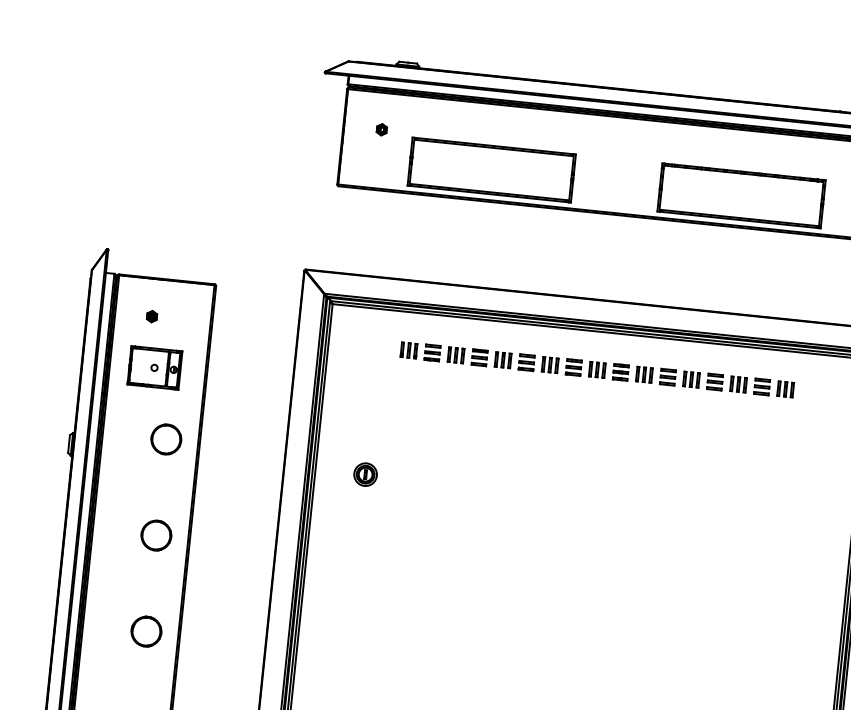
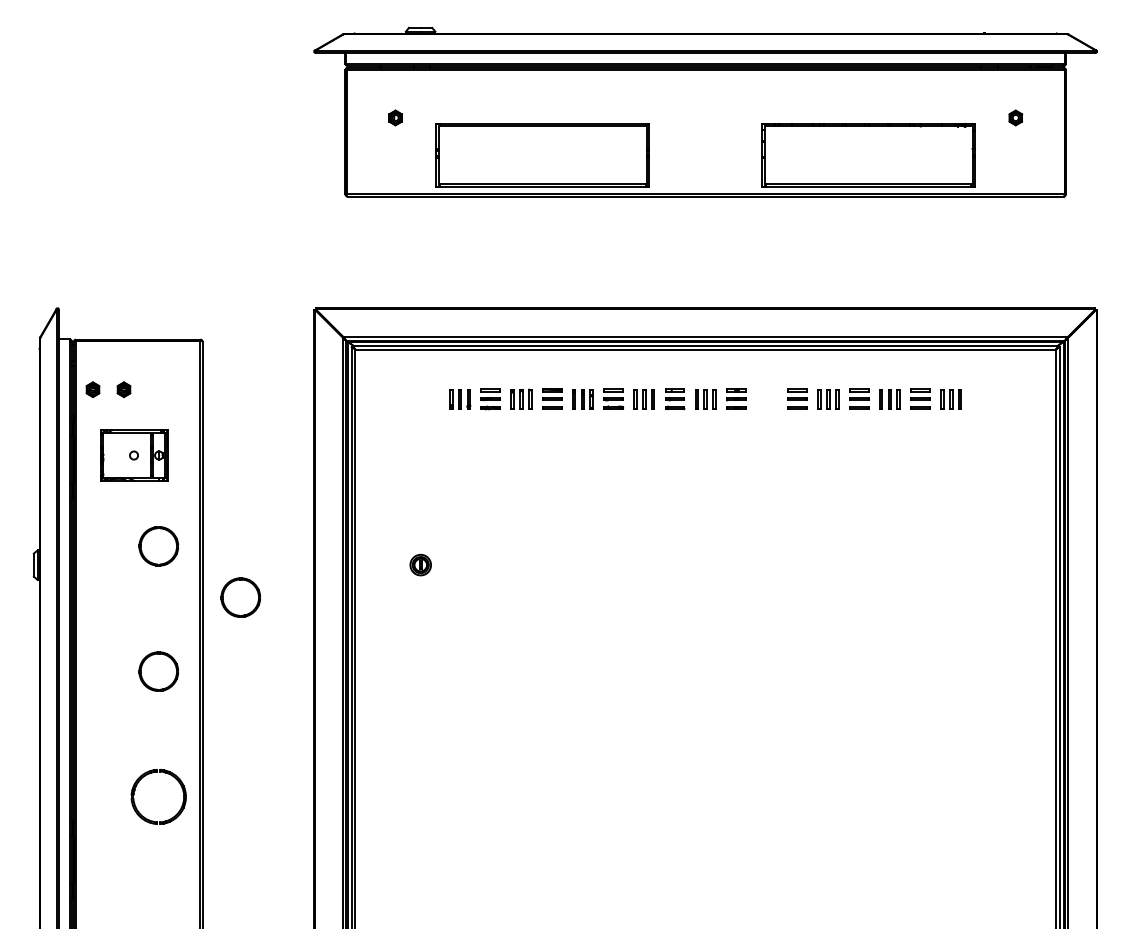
part: (127, 313) -> (92, 389), added
part: (643, 375) -> (766, 399), removed
part: (365, 474) -> (420, 564), size x0.7
part: (224, 485) -> (240, 597), added
part: (146, 631) -> (158, 796), size x1.4

